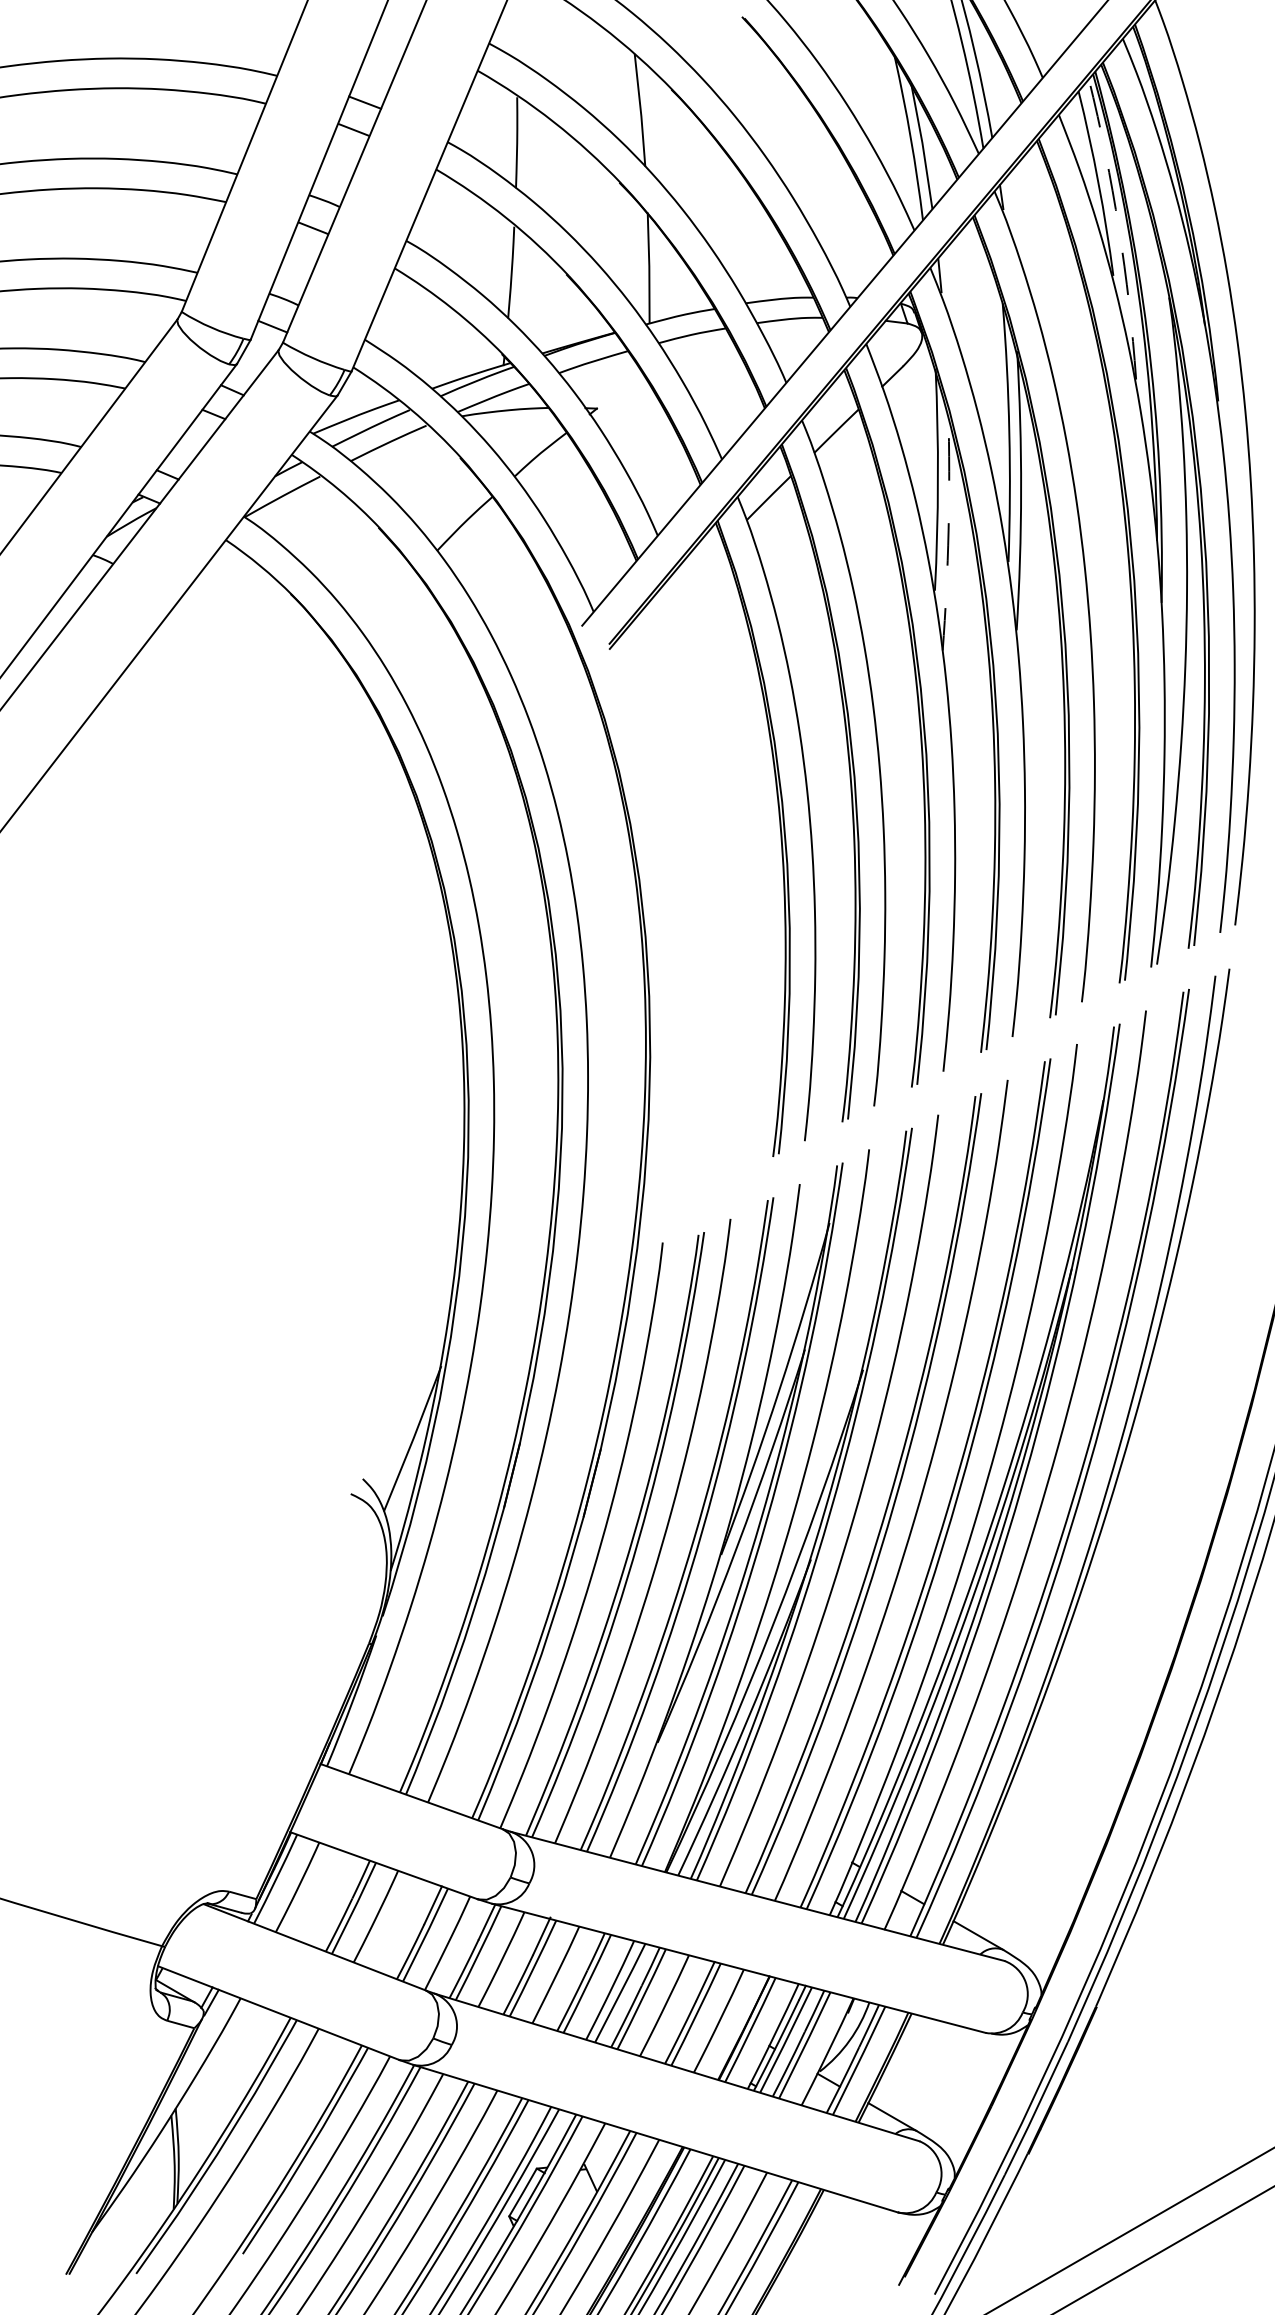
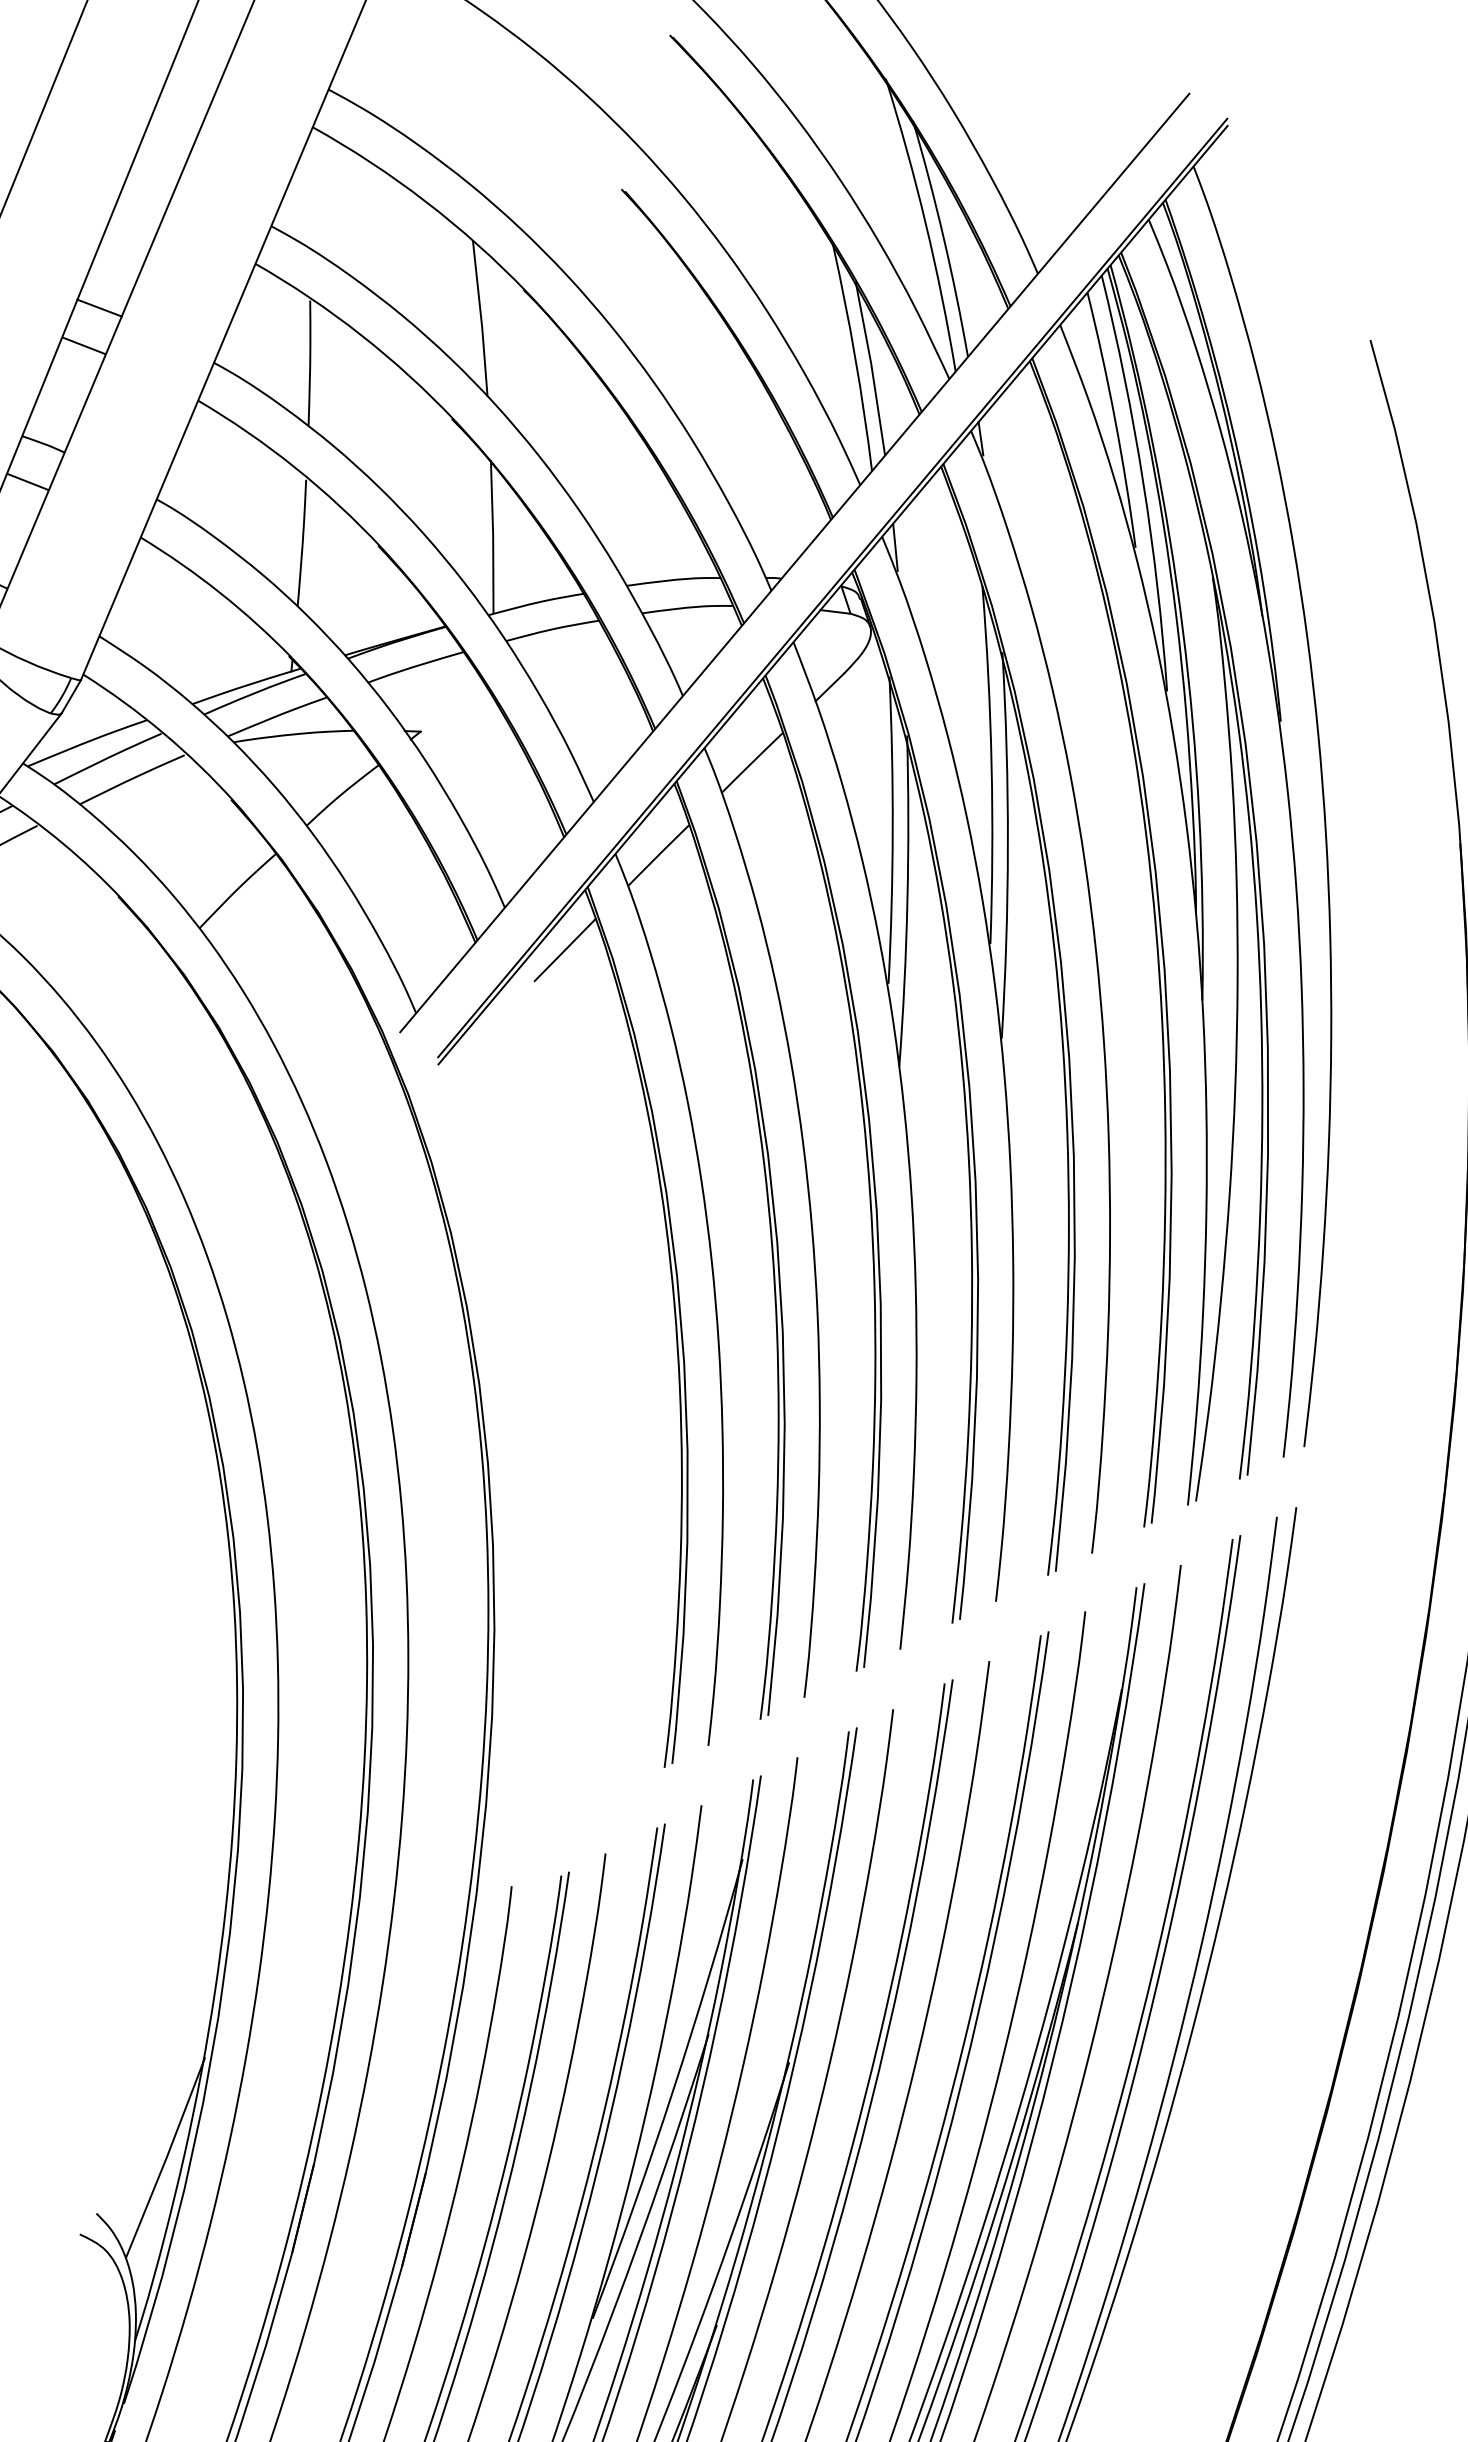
arc: (1118, 228) -> (1142, 482), dashed -> solid
arc: (948, 530) -> (907, 900), dashed -> solid
line: (701, 565) -> (565, 948), added

